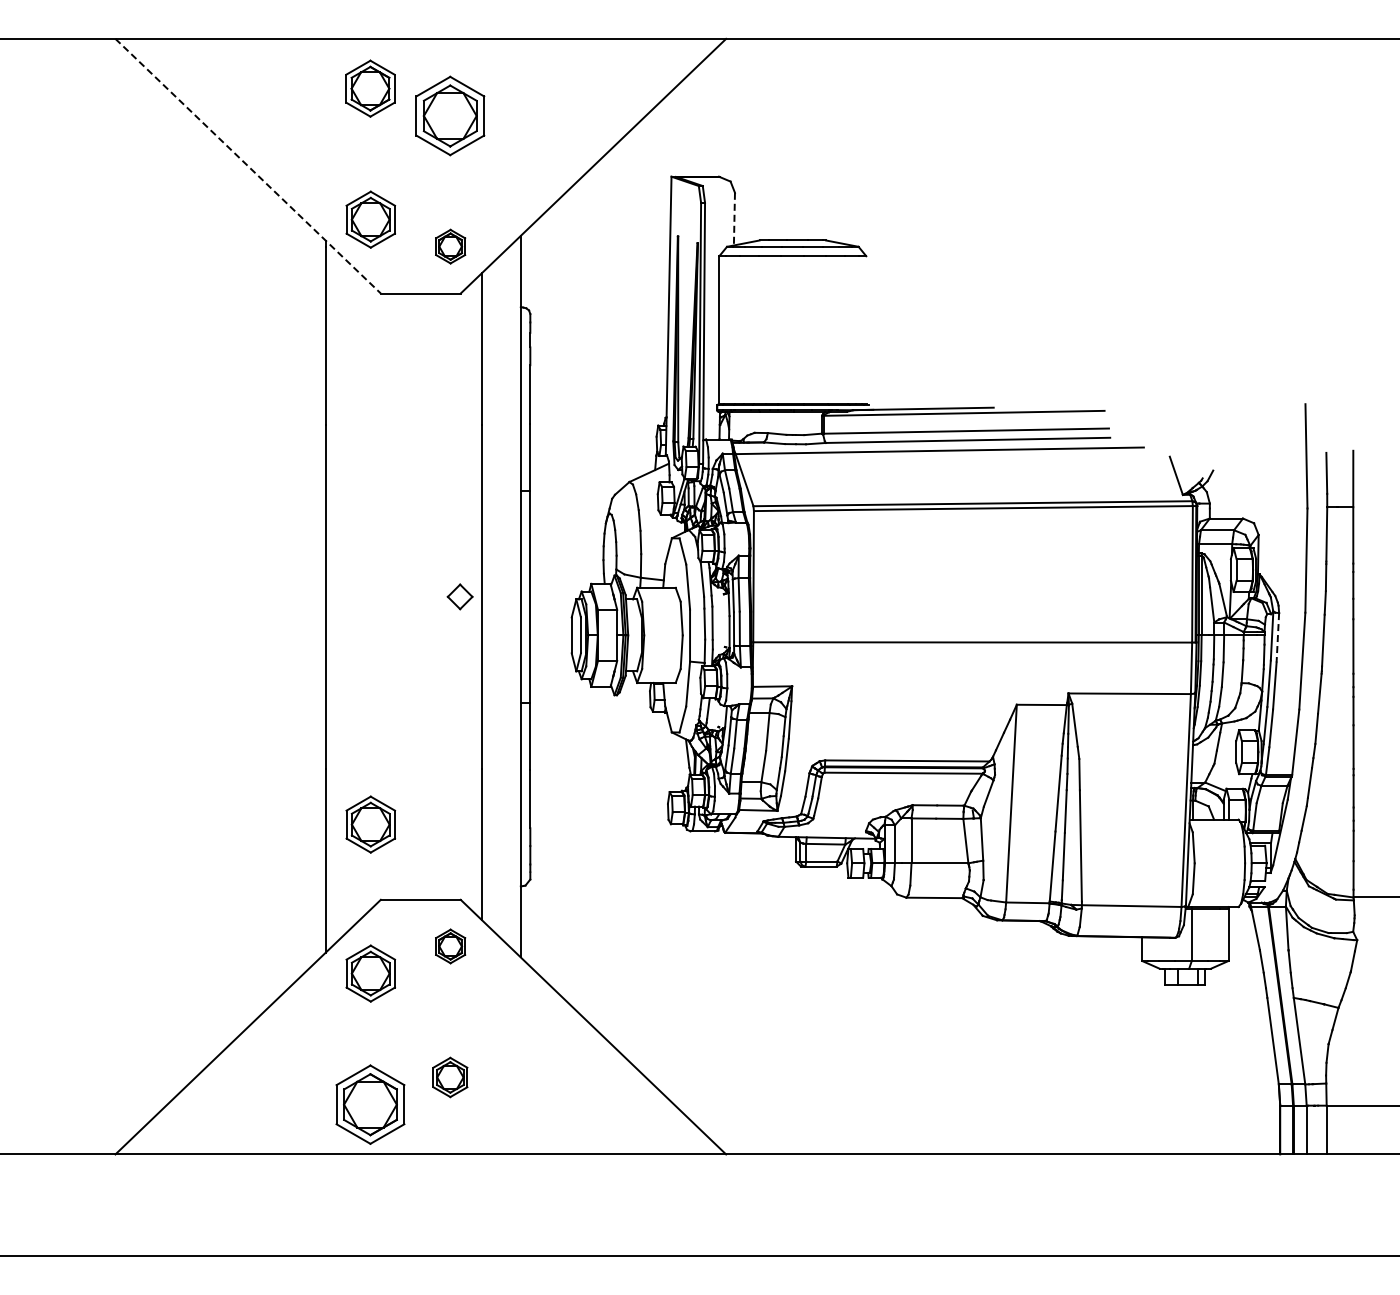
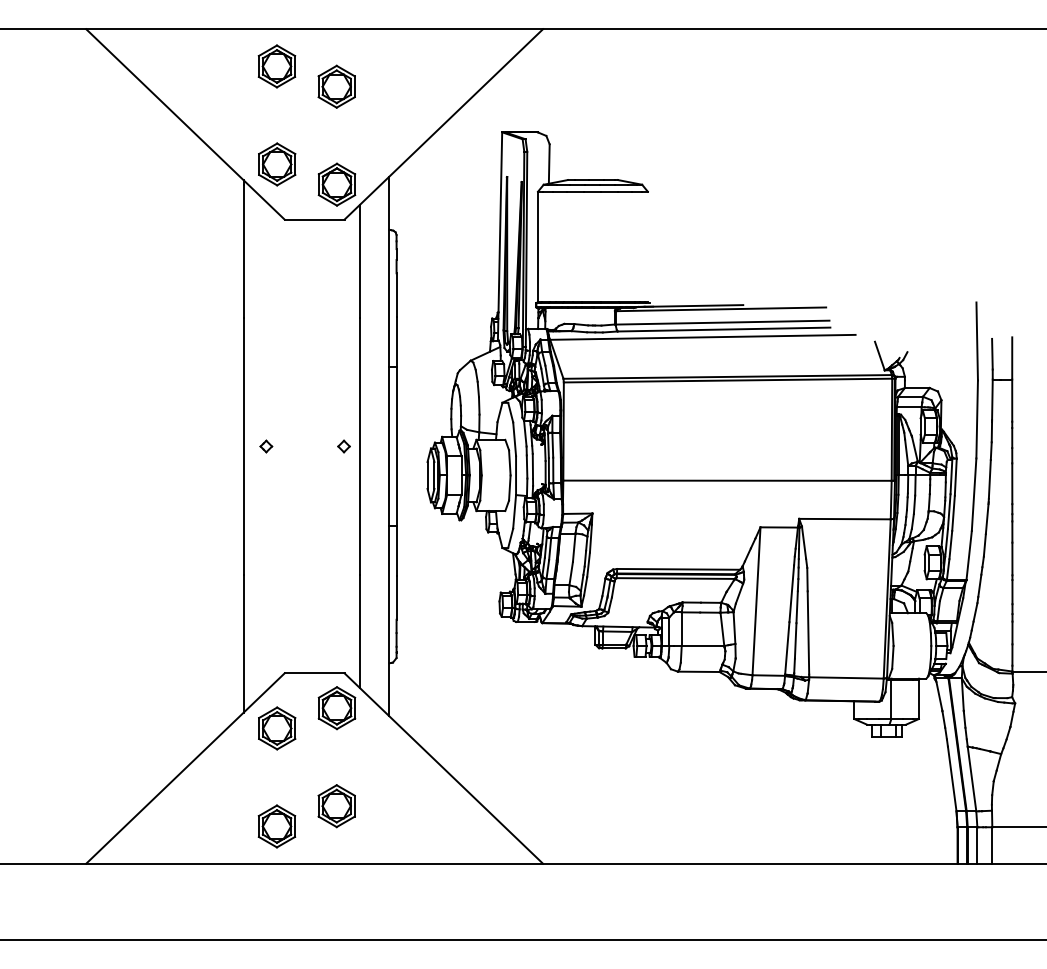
part: (450, 115) -> (336, 86), size x0.71
line: (248, 166) -> (185, 124), dashed -> solid
line: (734, 219) -> (549, 164), dashed -> solid
part: (450, 246) -> (336, 184), size x1.67
part: (356, 596) -> (266, 446), added
part: (459, 596) -> (343, 446), size x0.62
line: (1277, 637) -> (955, 477), dashed -> solid
part: (370, 824) -> (277, 616), removed
part: (450, 946) -> (336, 708), size x1.67
part: (450, 1077) -> (336, 806), size x1.43
part: (370, 1104) -> (277, 826), size x0.71

